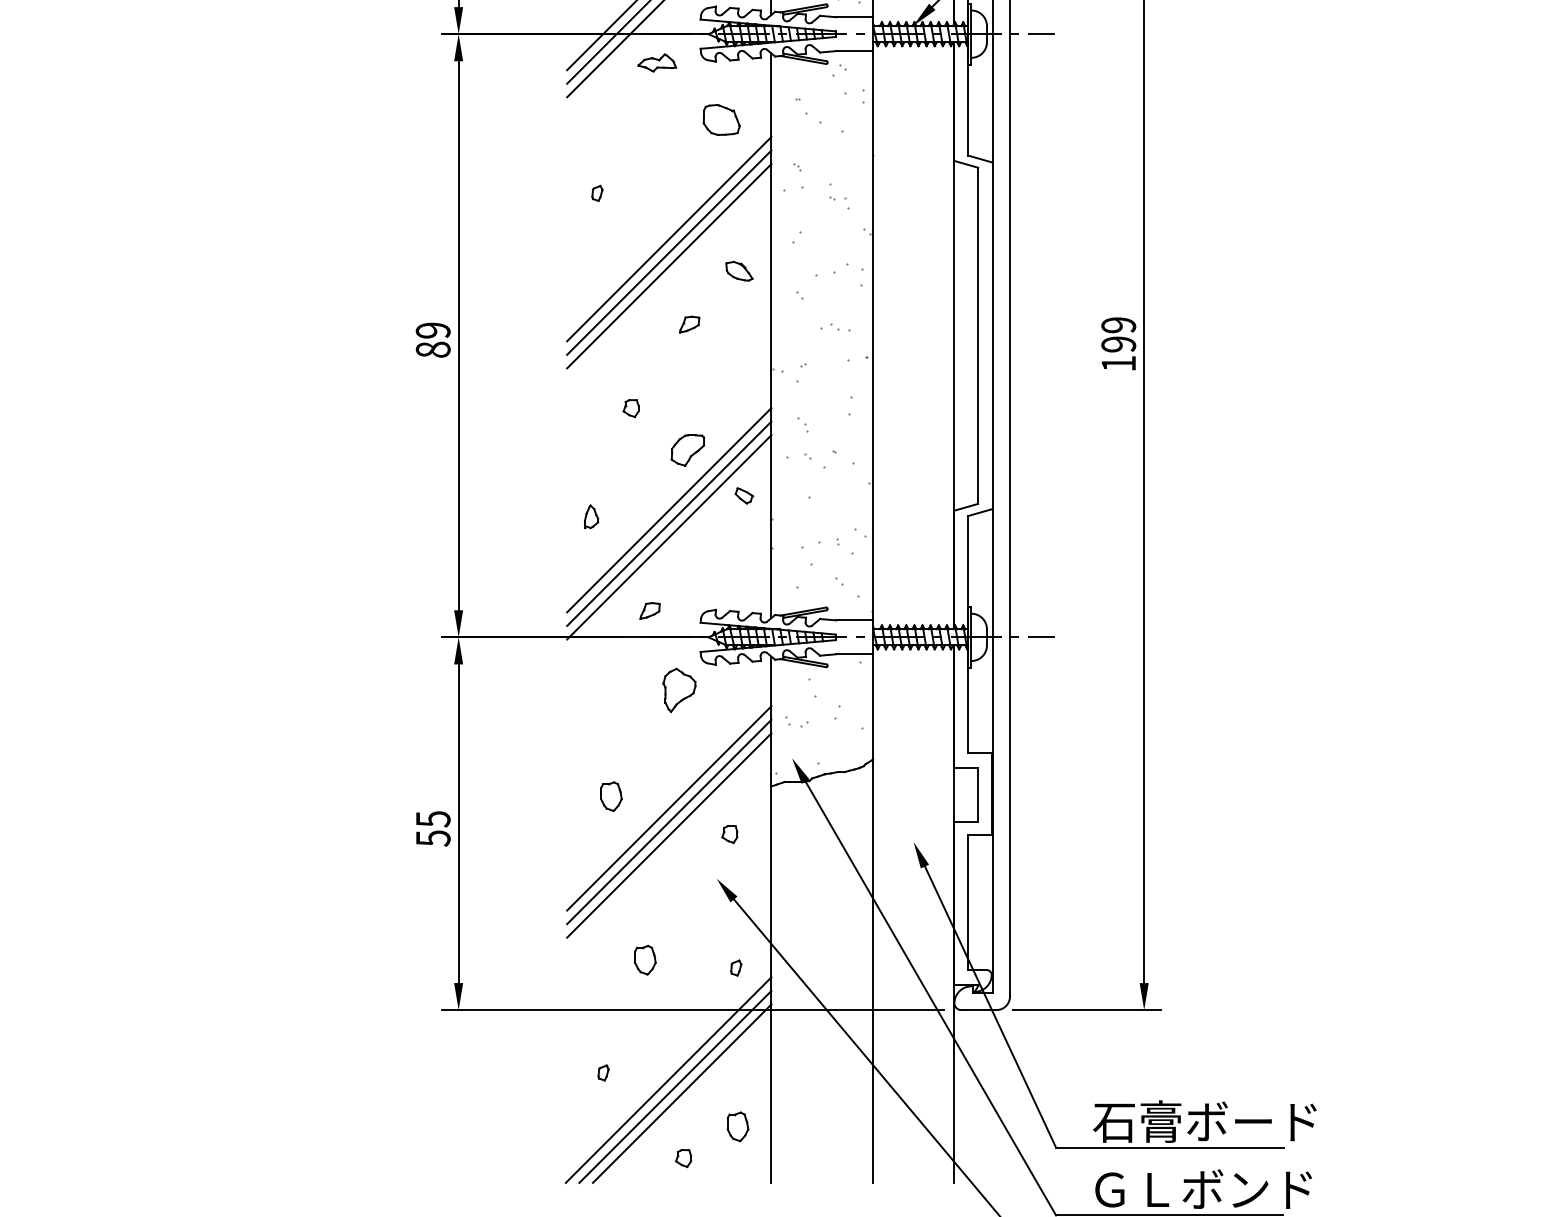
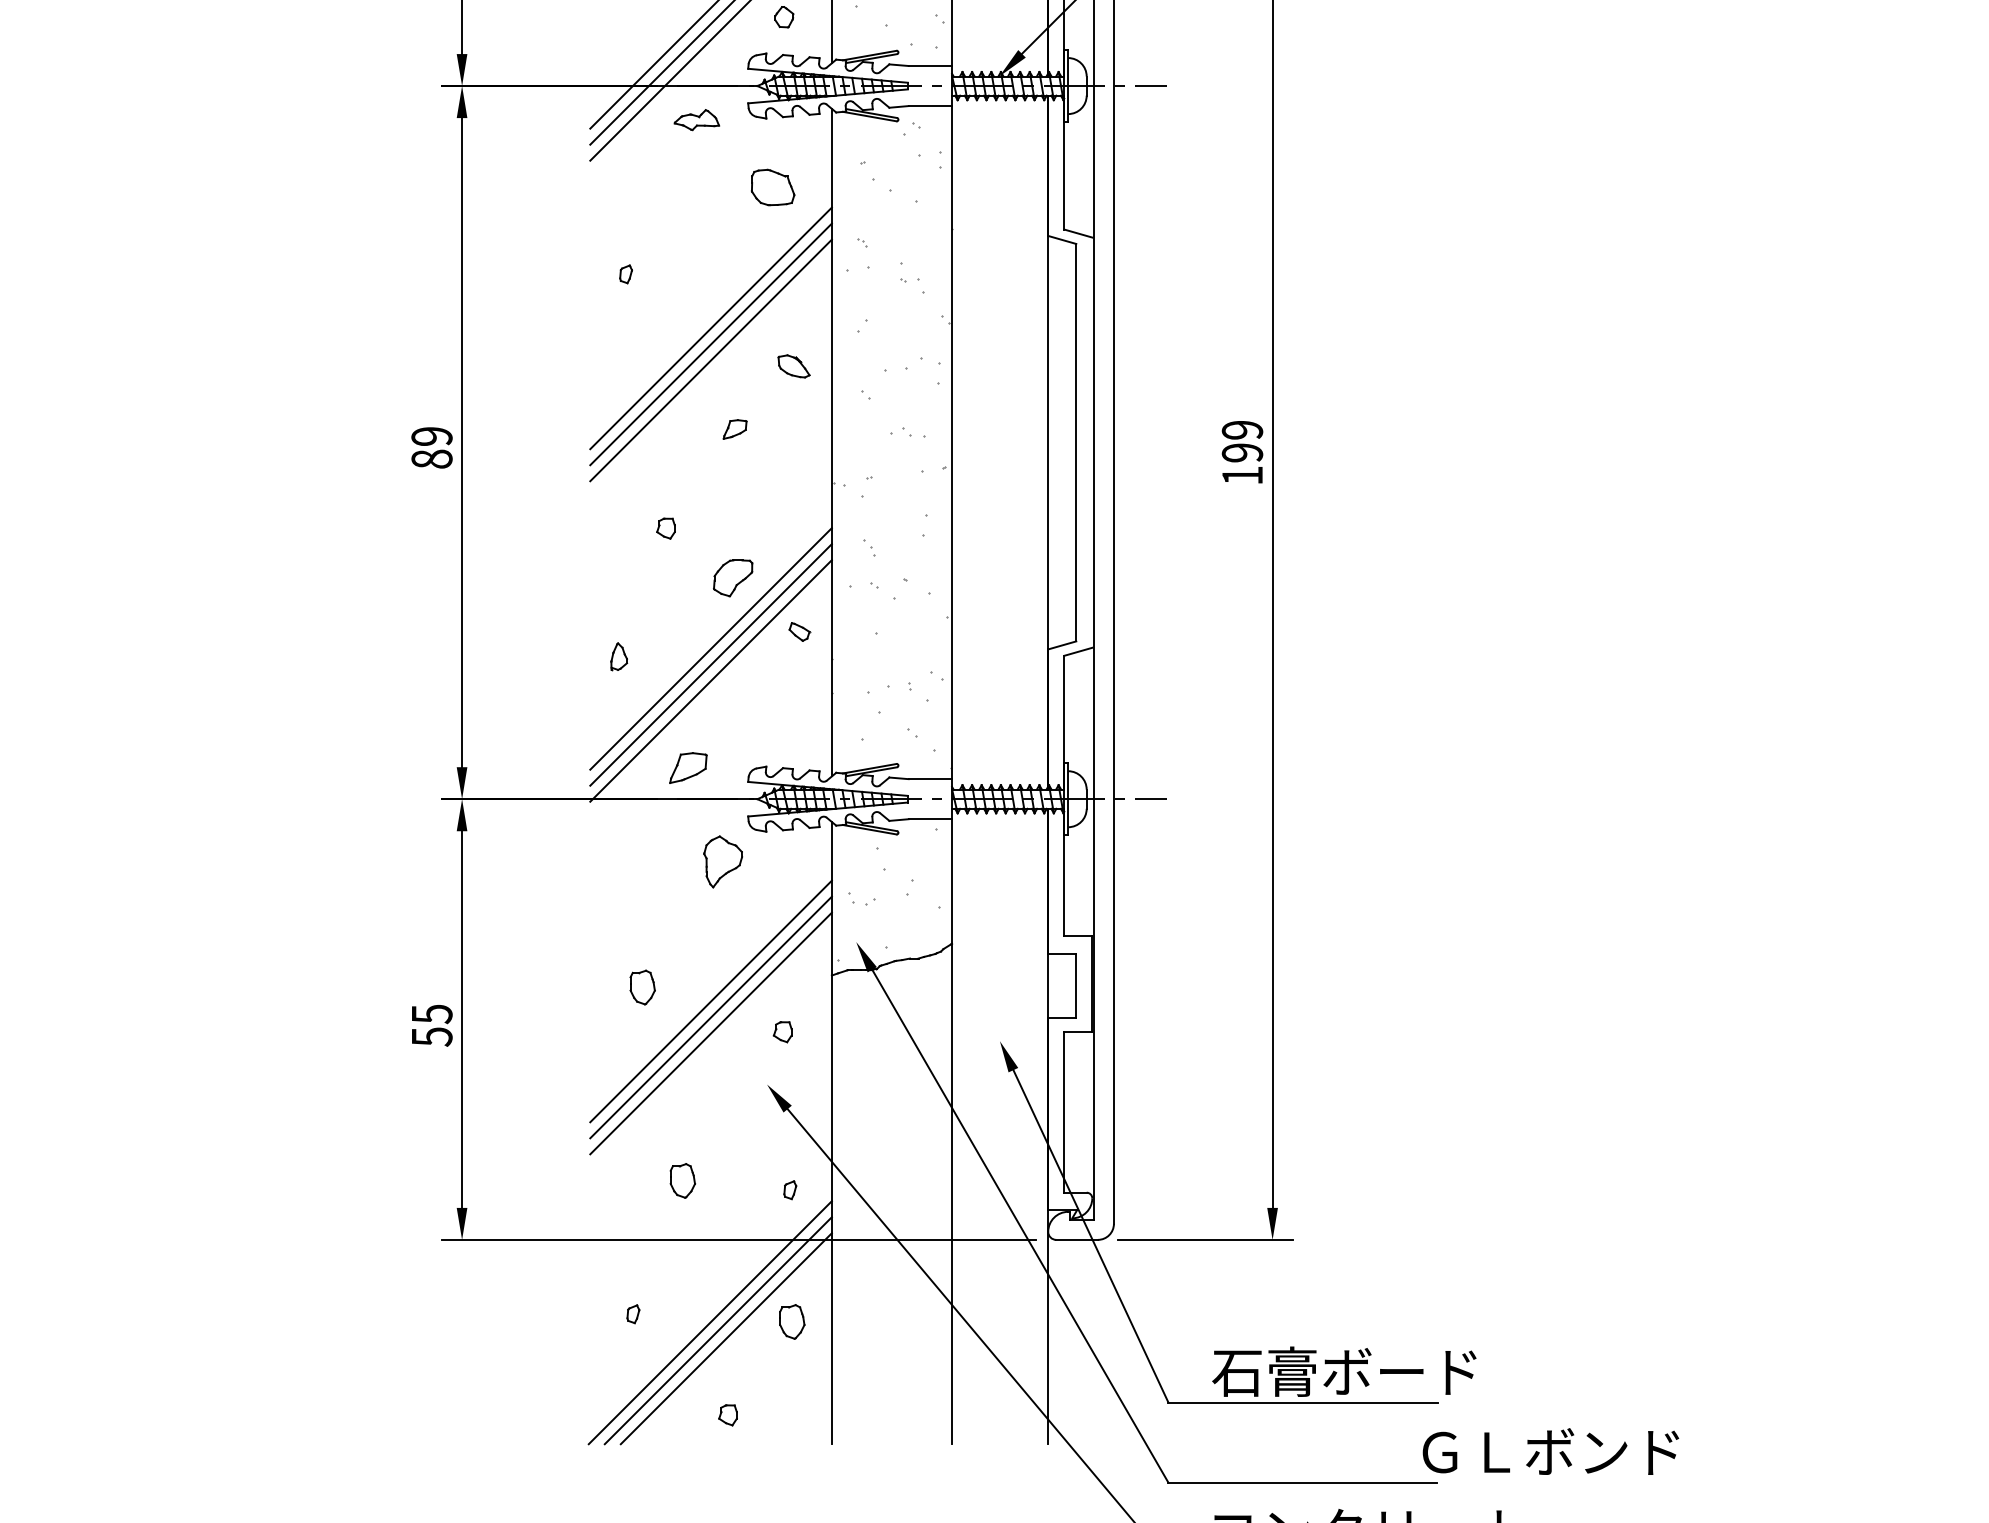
part: (650, 610) -> (688, 767), size x1.6
part: (738, 1126) -> (792, 1321), moved
text: (1203, 1189) -> (1550, 1451), moved

